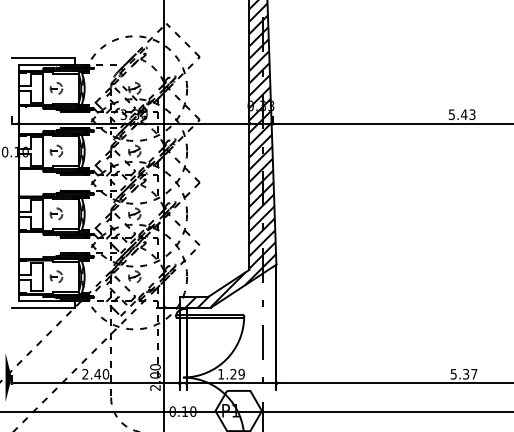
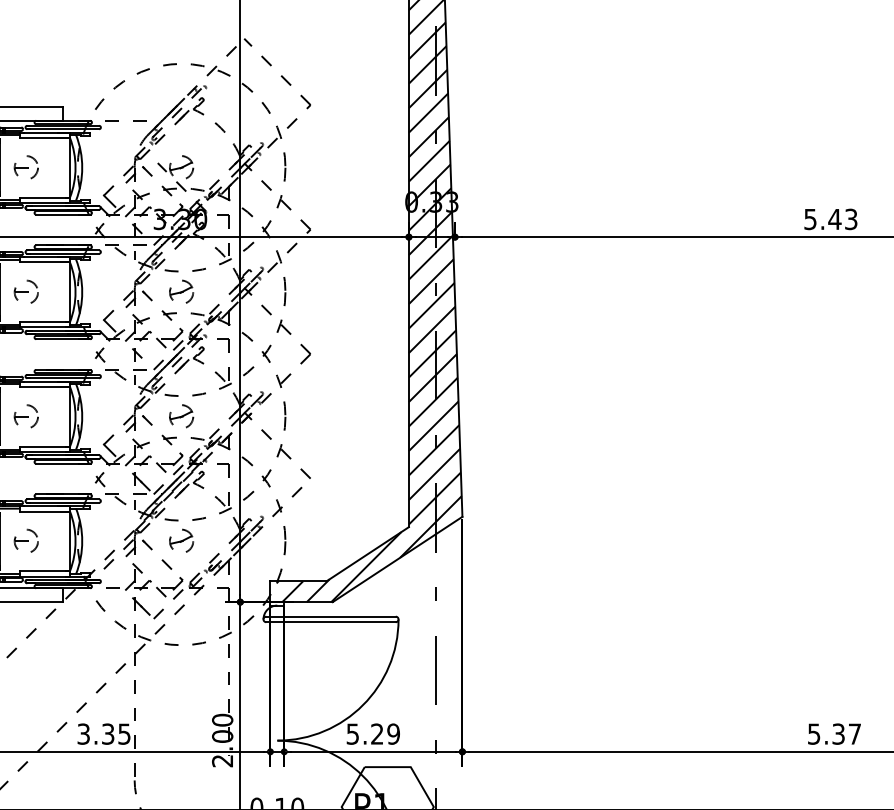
text: (95, 373) -> (103, 732), 2.40 -> 3.35
text: (221, 374) -> (353, 734), 1.29 -> 5.29

